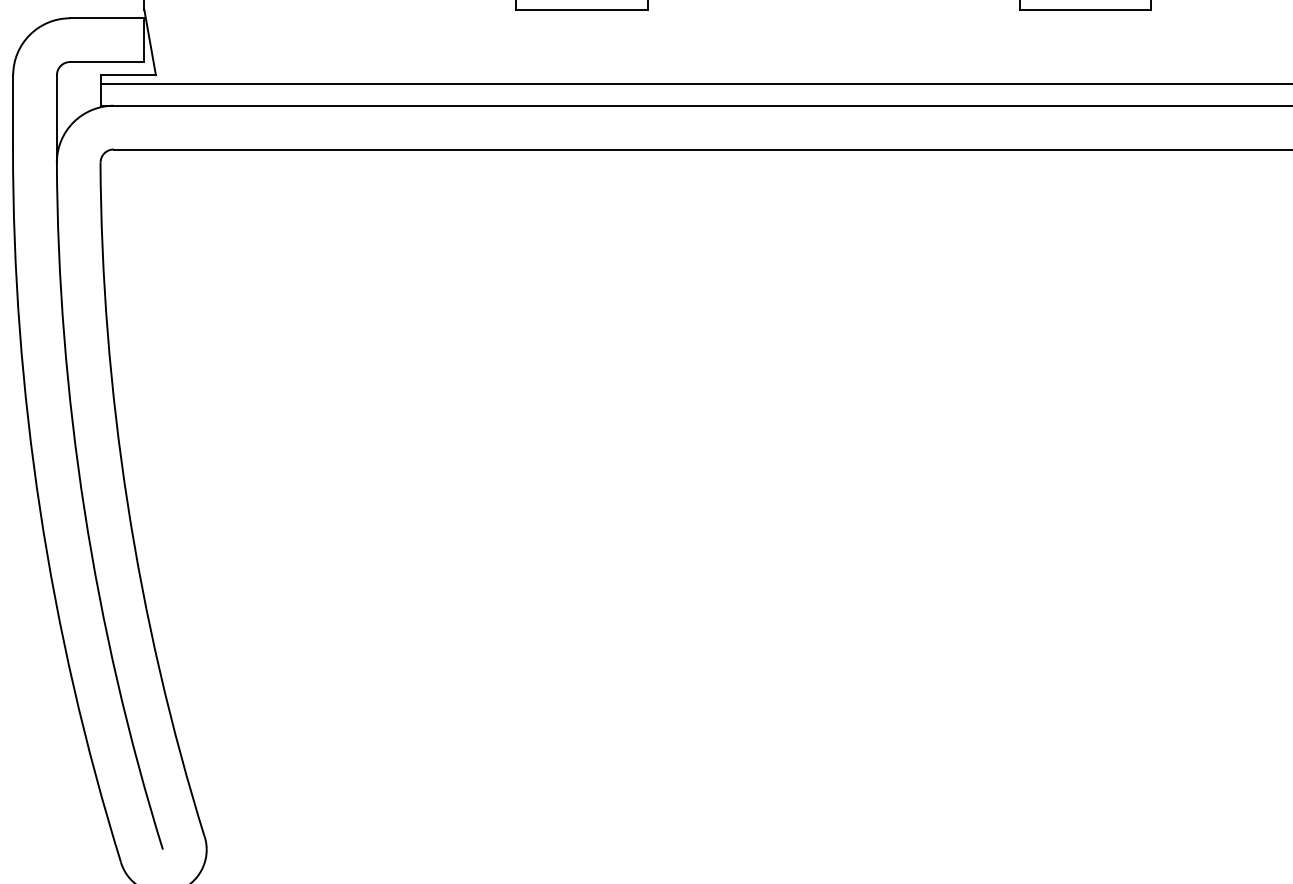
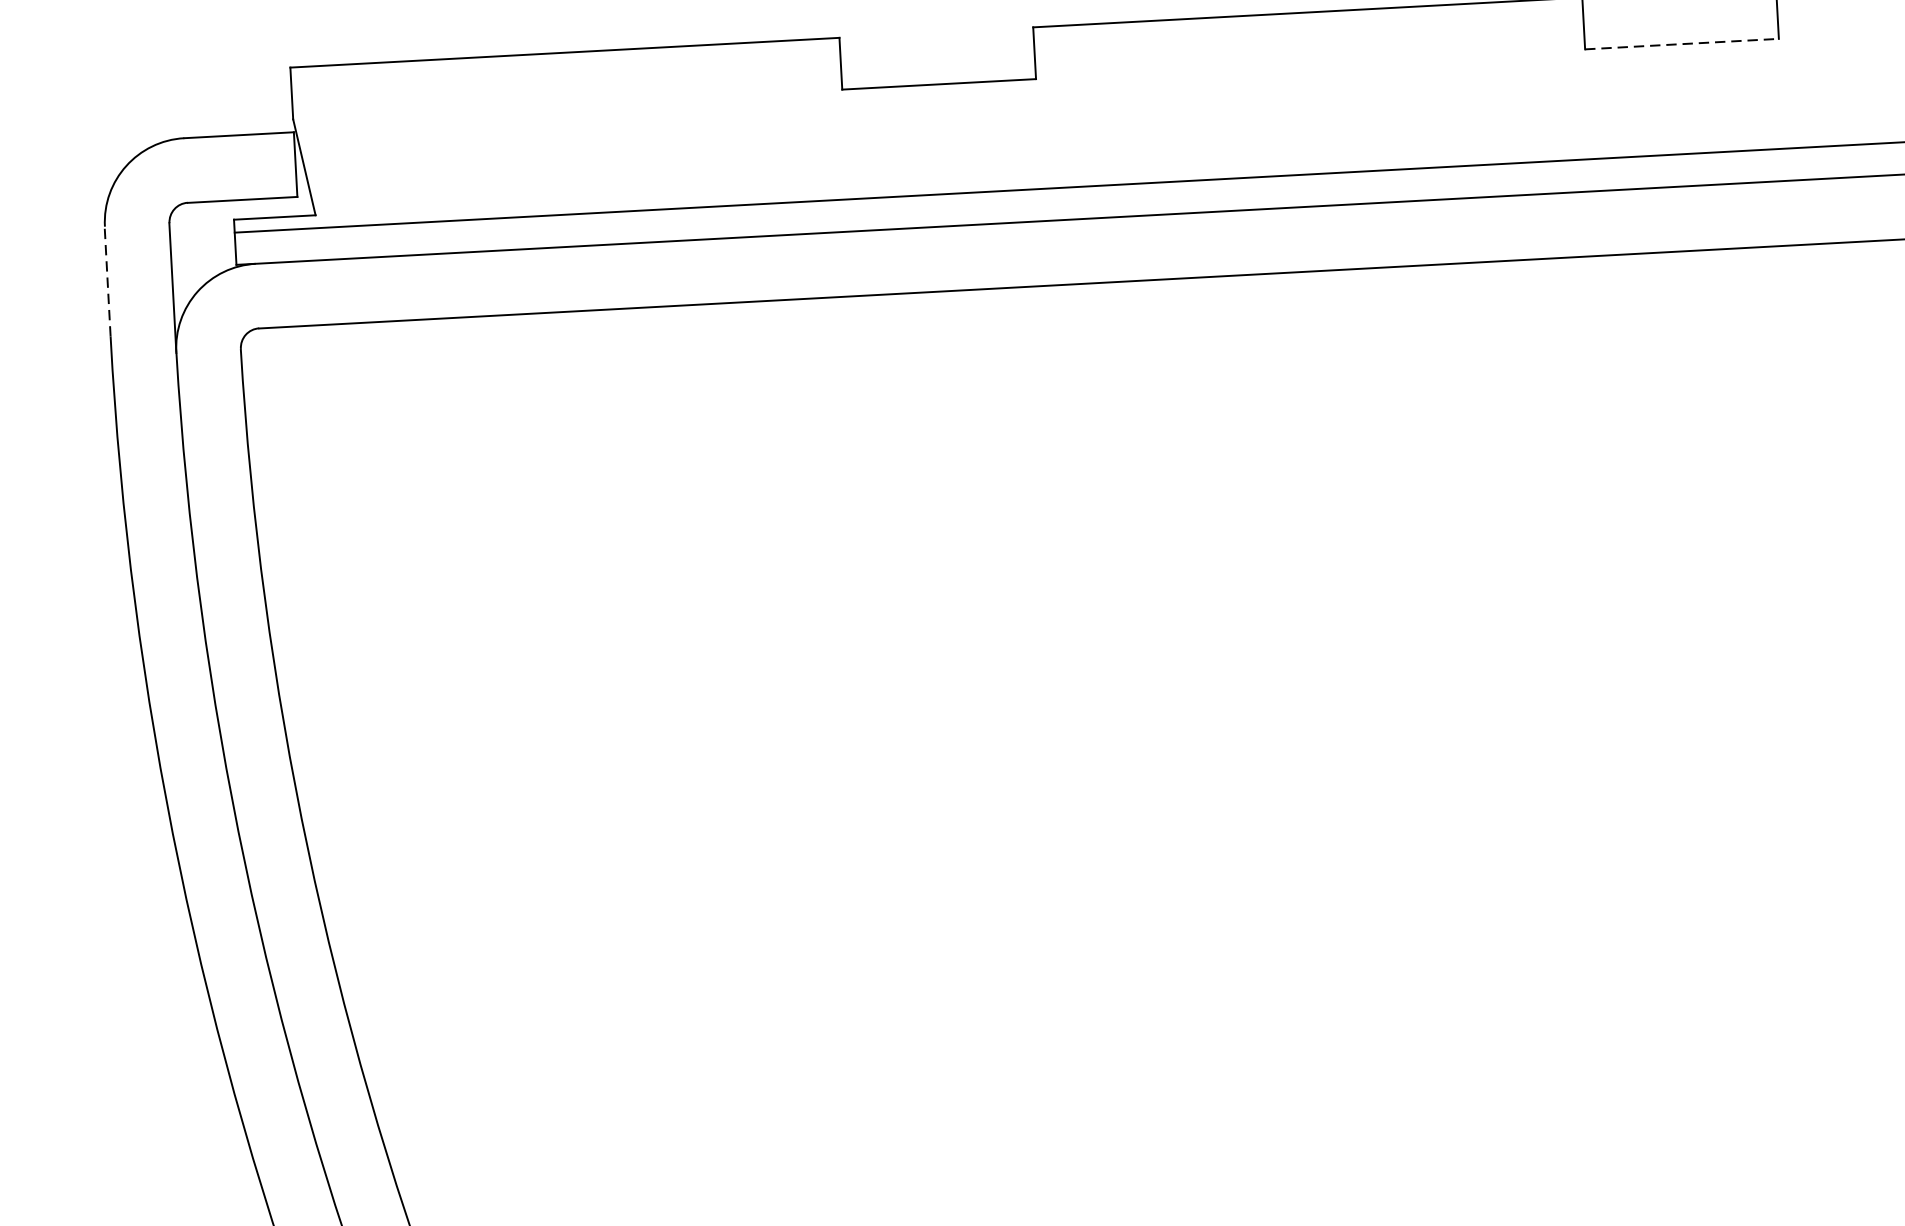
line: (1085, 9) -> (1682, 44), solid -> dashed
line: (13, 111) -> (108, 280), solid -> dashed

